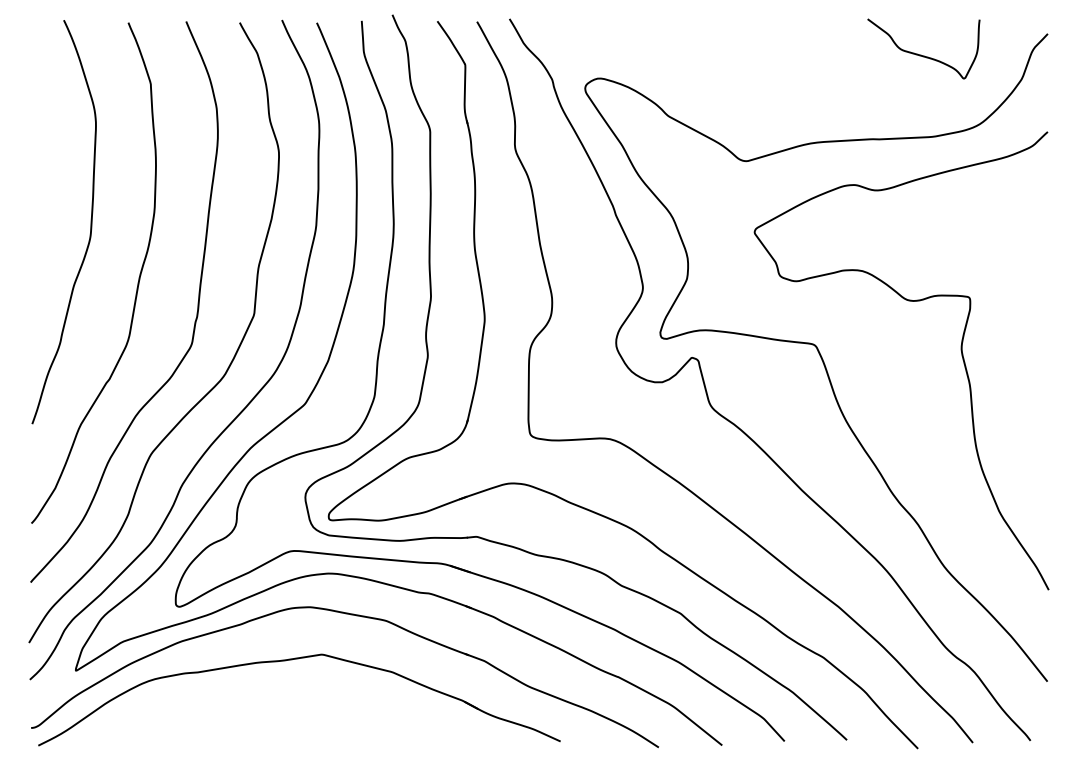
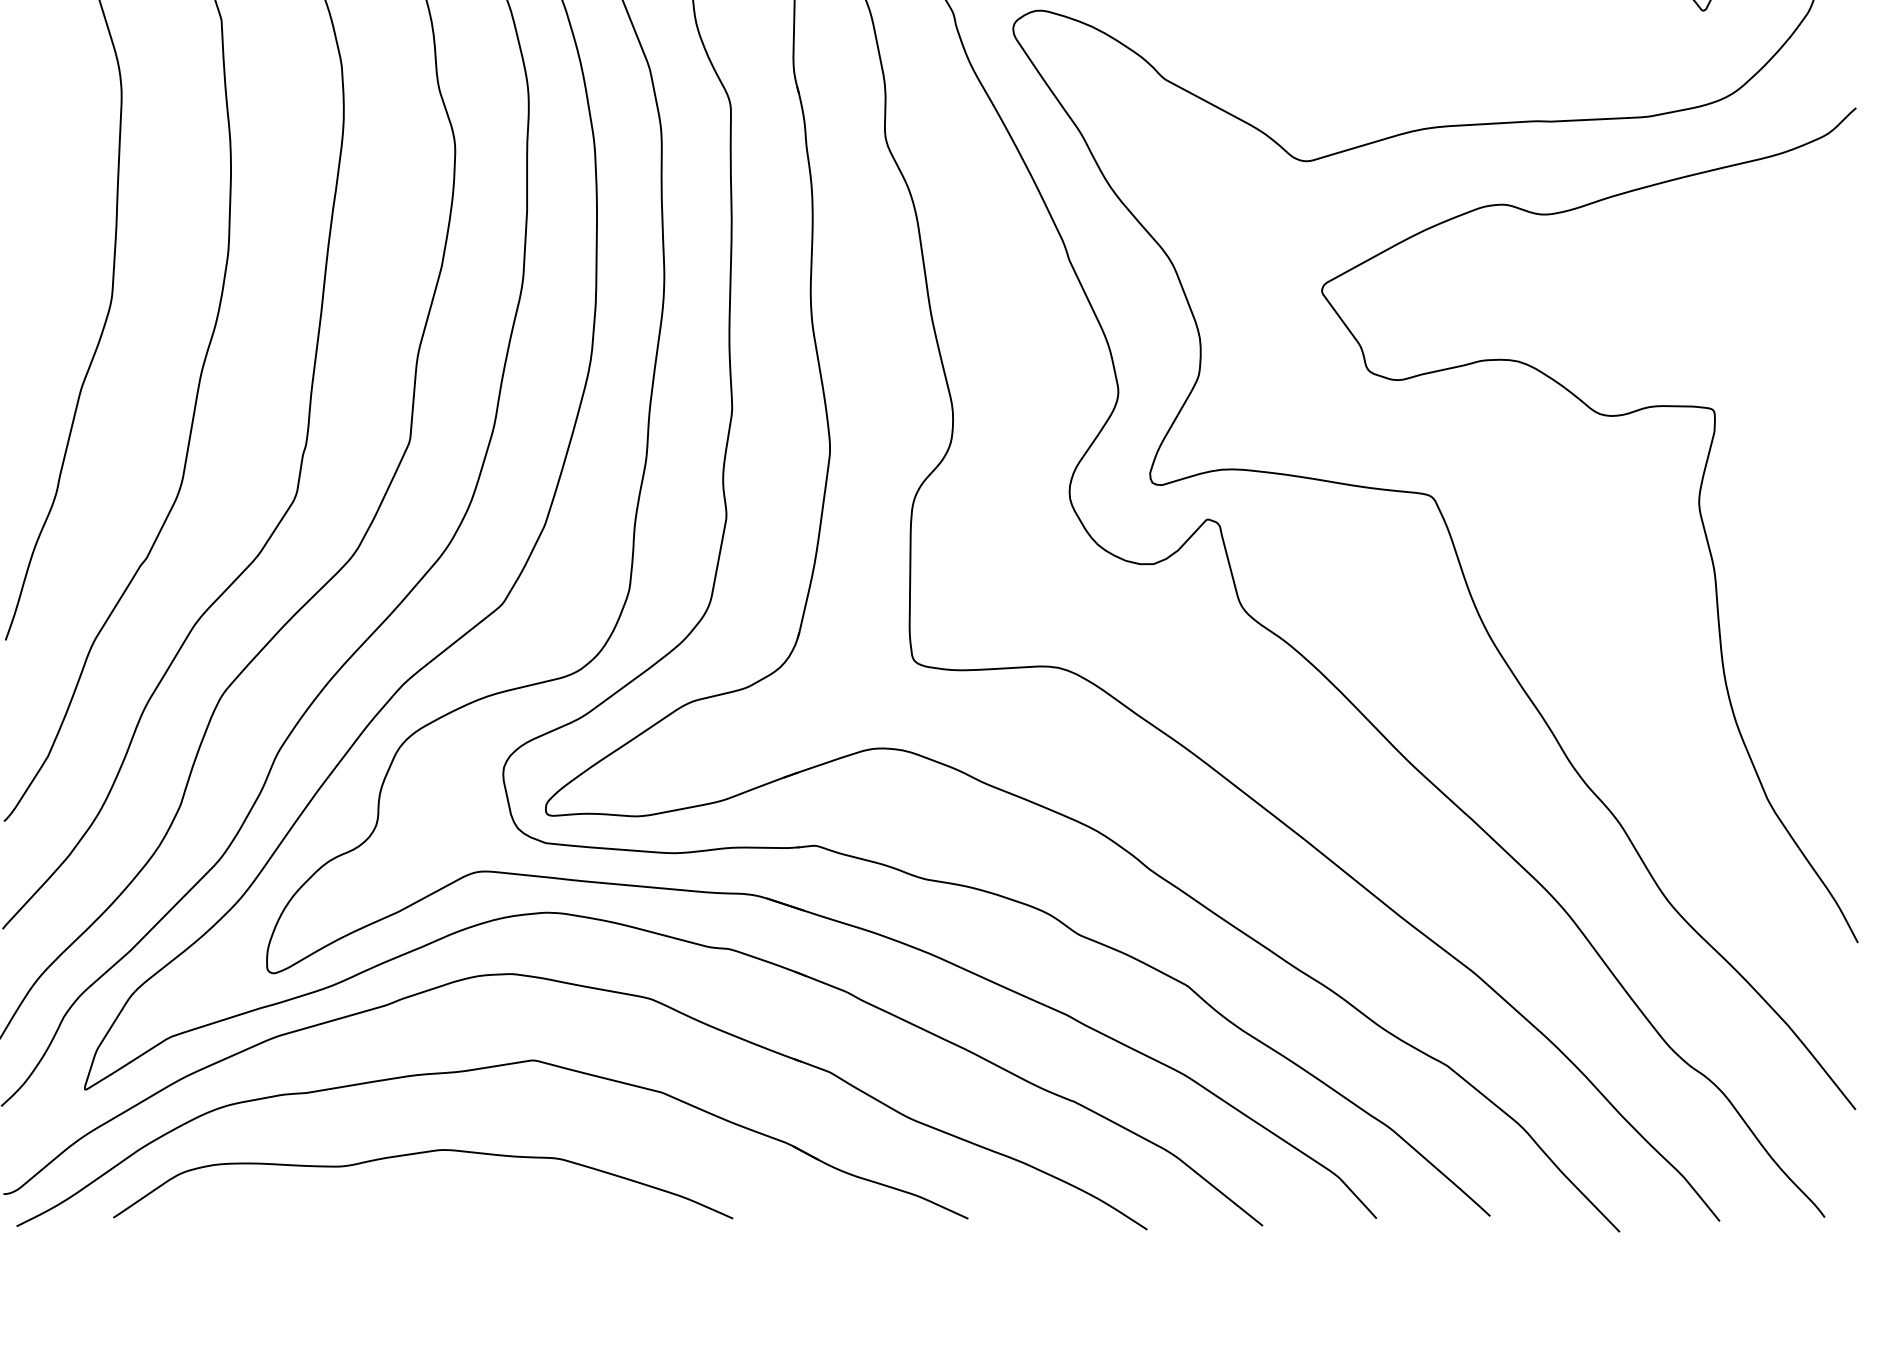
curve: (260, 706) -> (421, 1154), added

